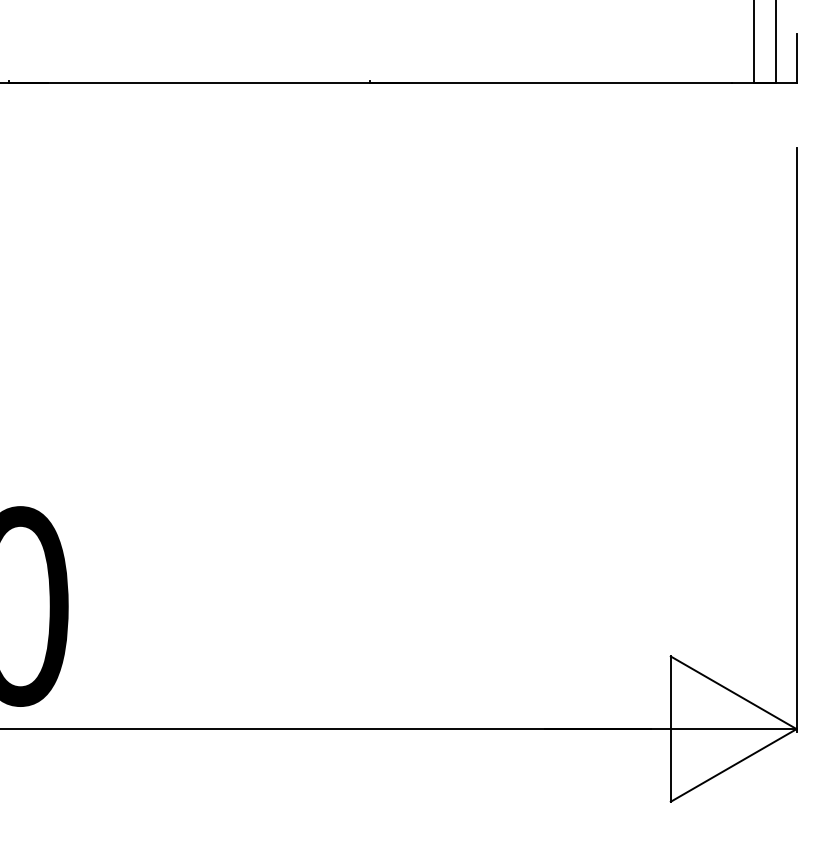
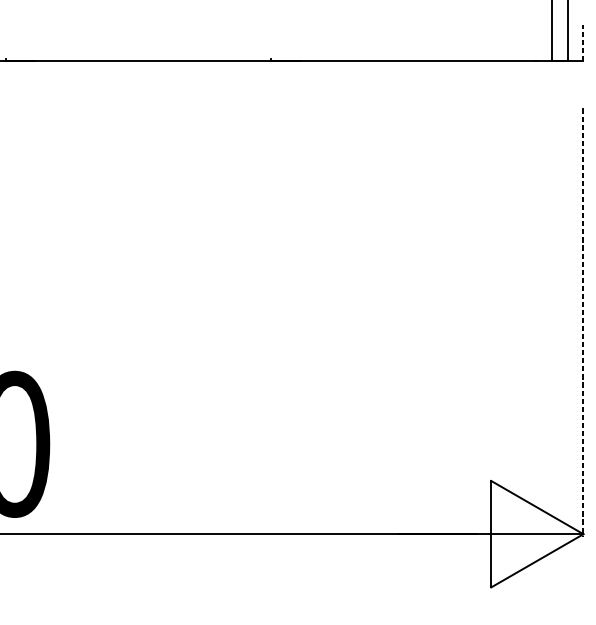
line: (796, 58) -> (583, 42), solid -> dashed
line: (796, 440) -> (583, 322), solid -> dashed

